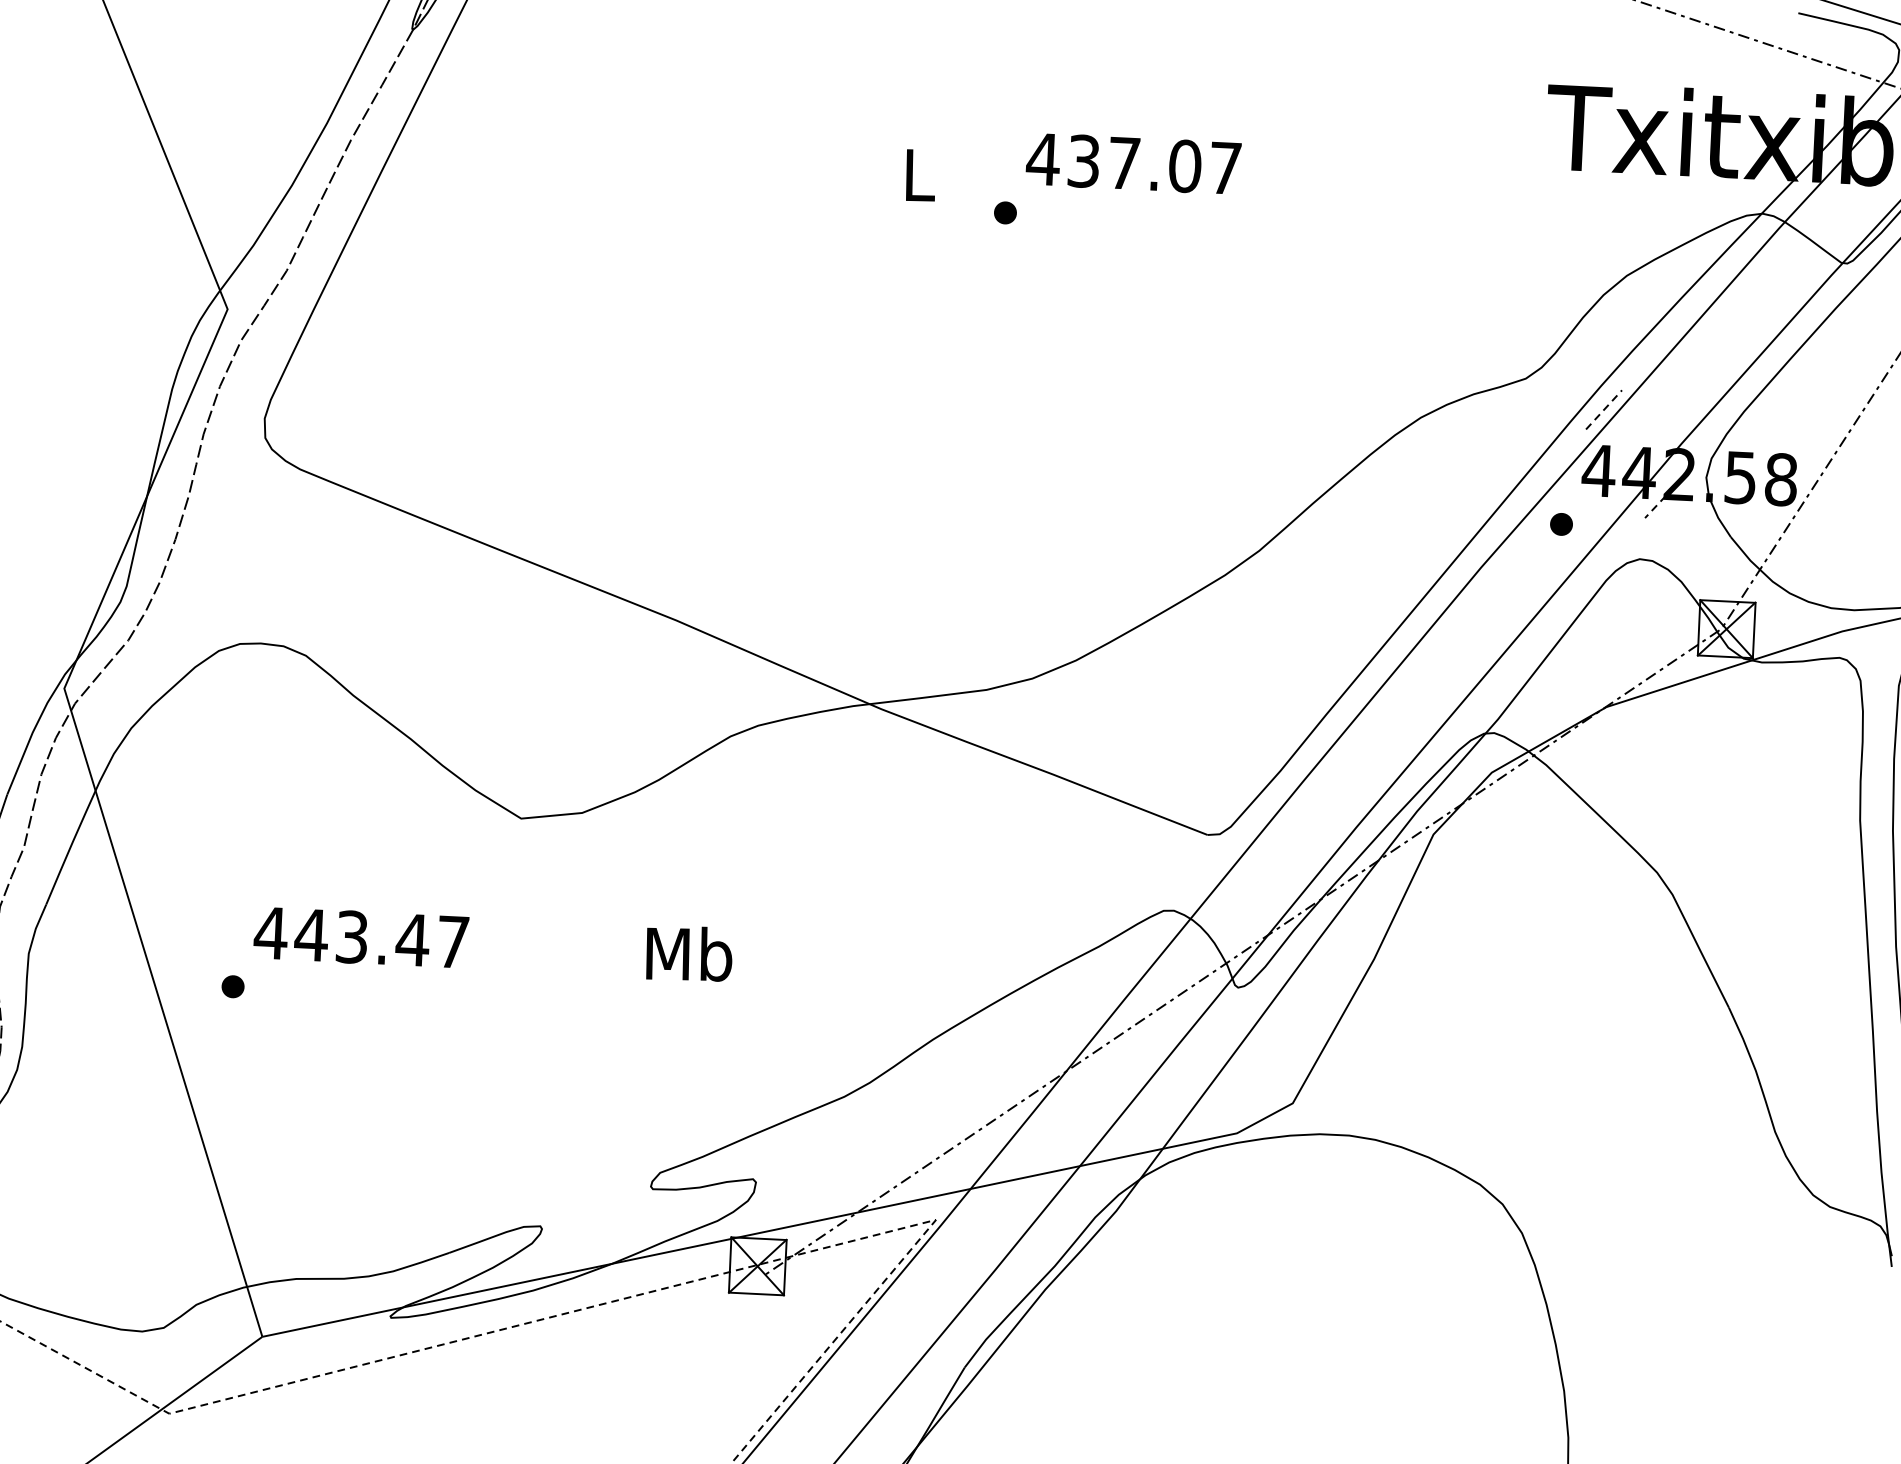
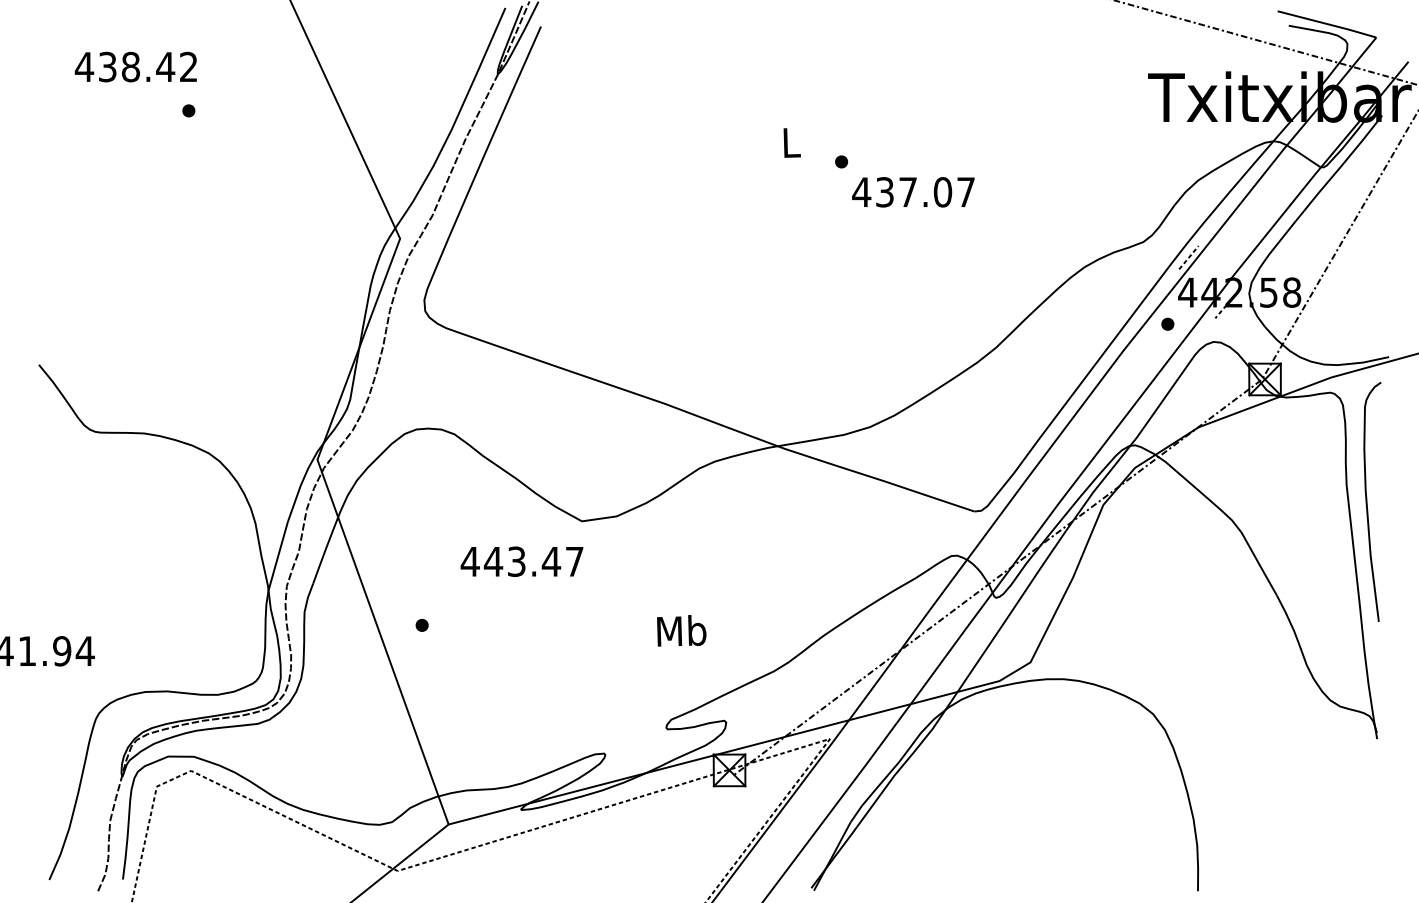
text: (1133, 164) -> (913, 192), moved
text: (360, 937) -> (521, 561), moved
text: (688, 953) -> (681, 630), moved

